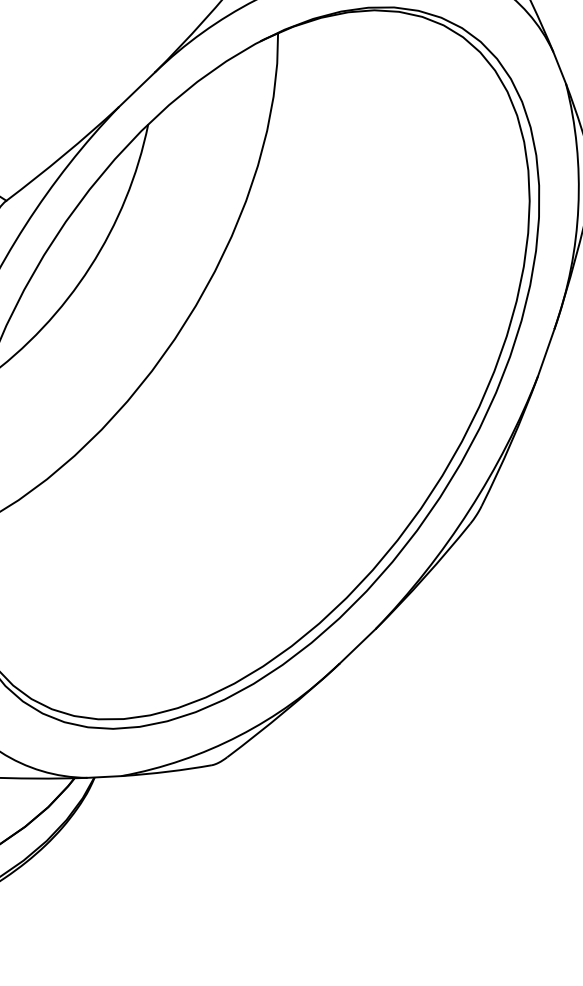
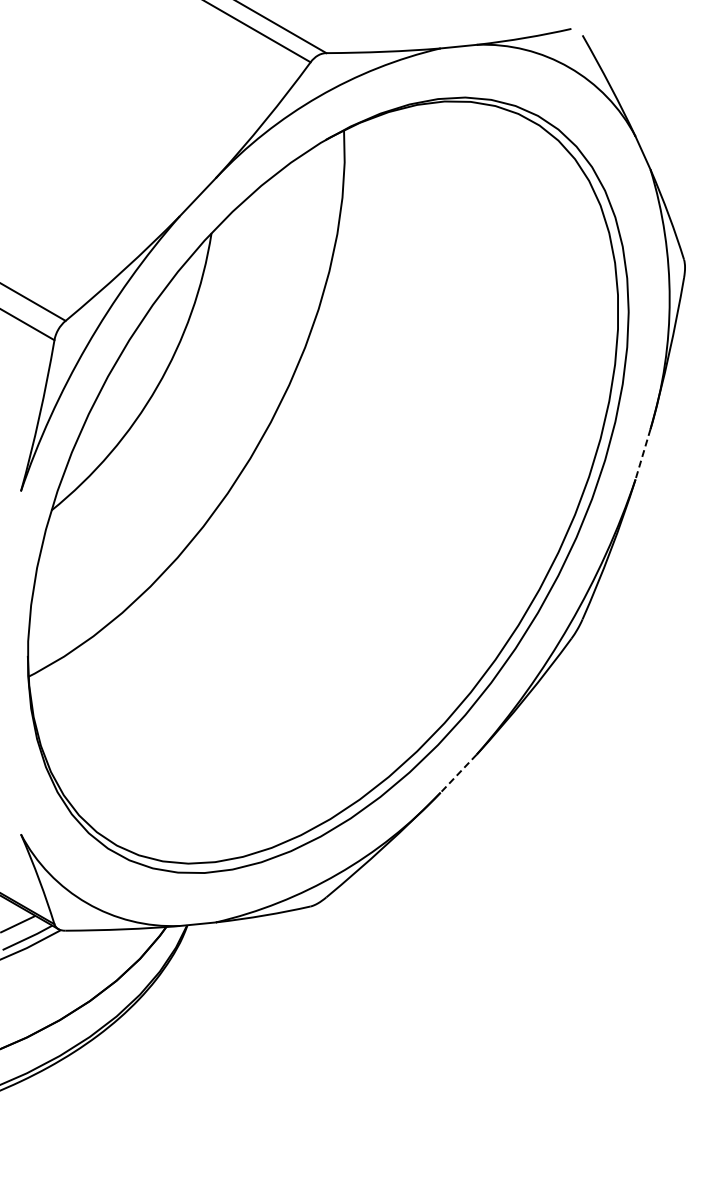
line: (545, 352) -> (642, 454), solid -> dashed
line: (357, 647) -> (458, 774), solid -> dashed

